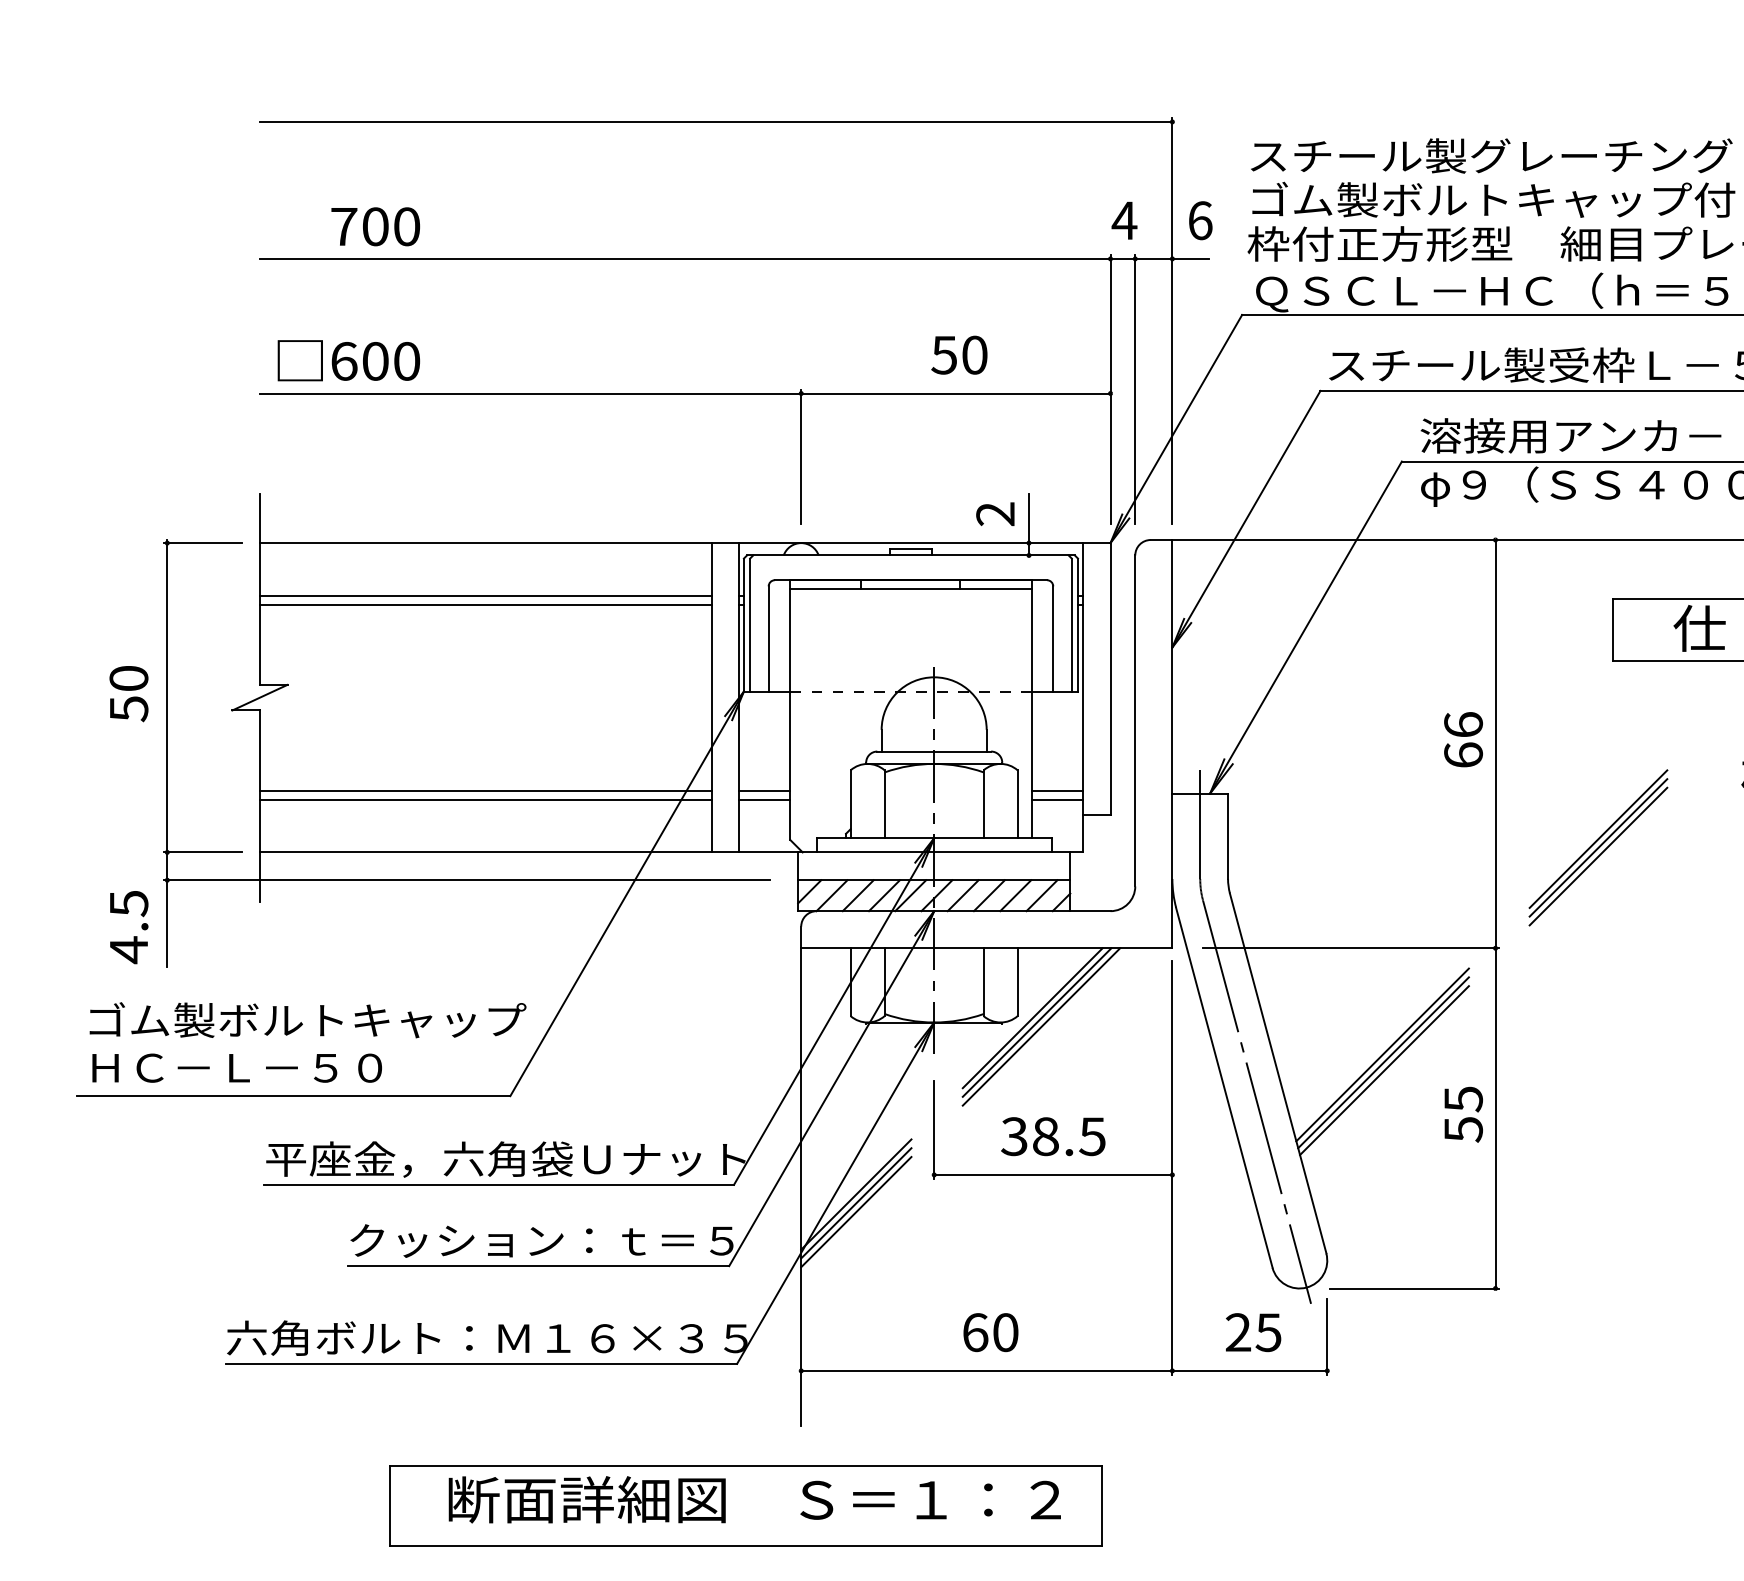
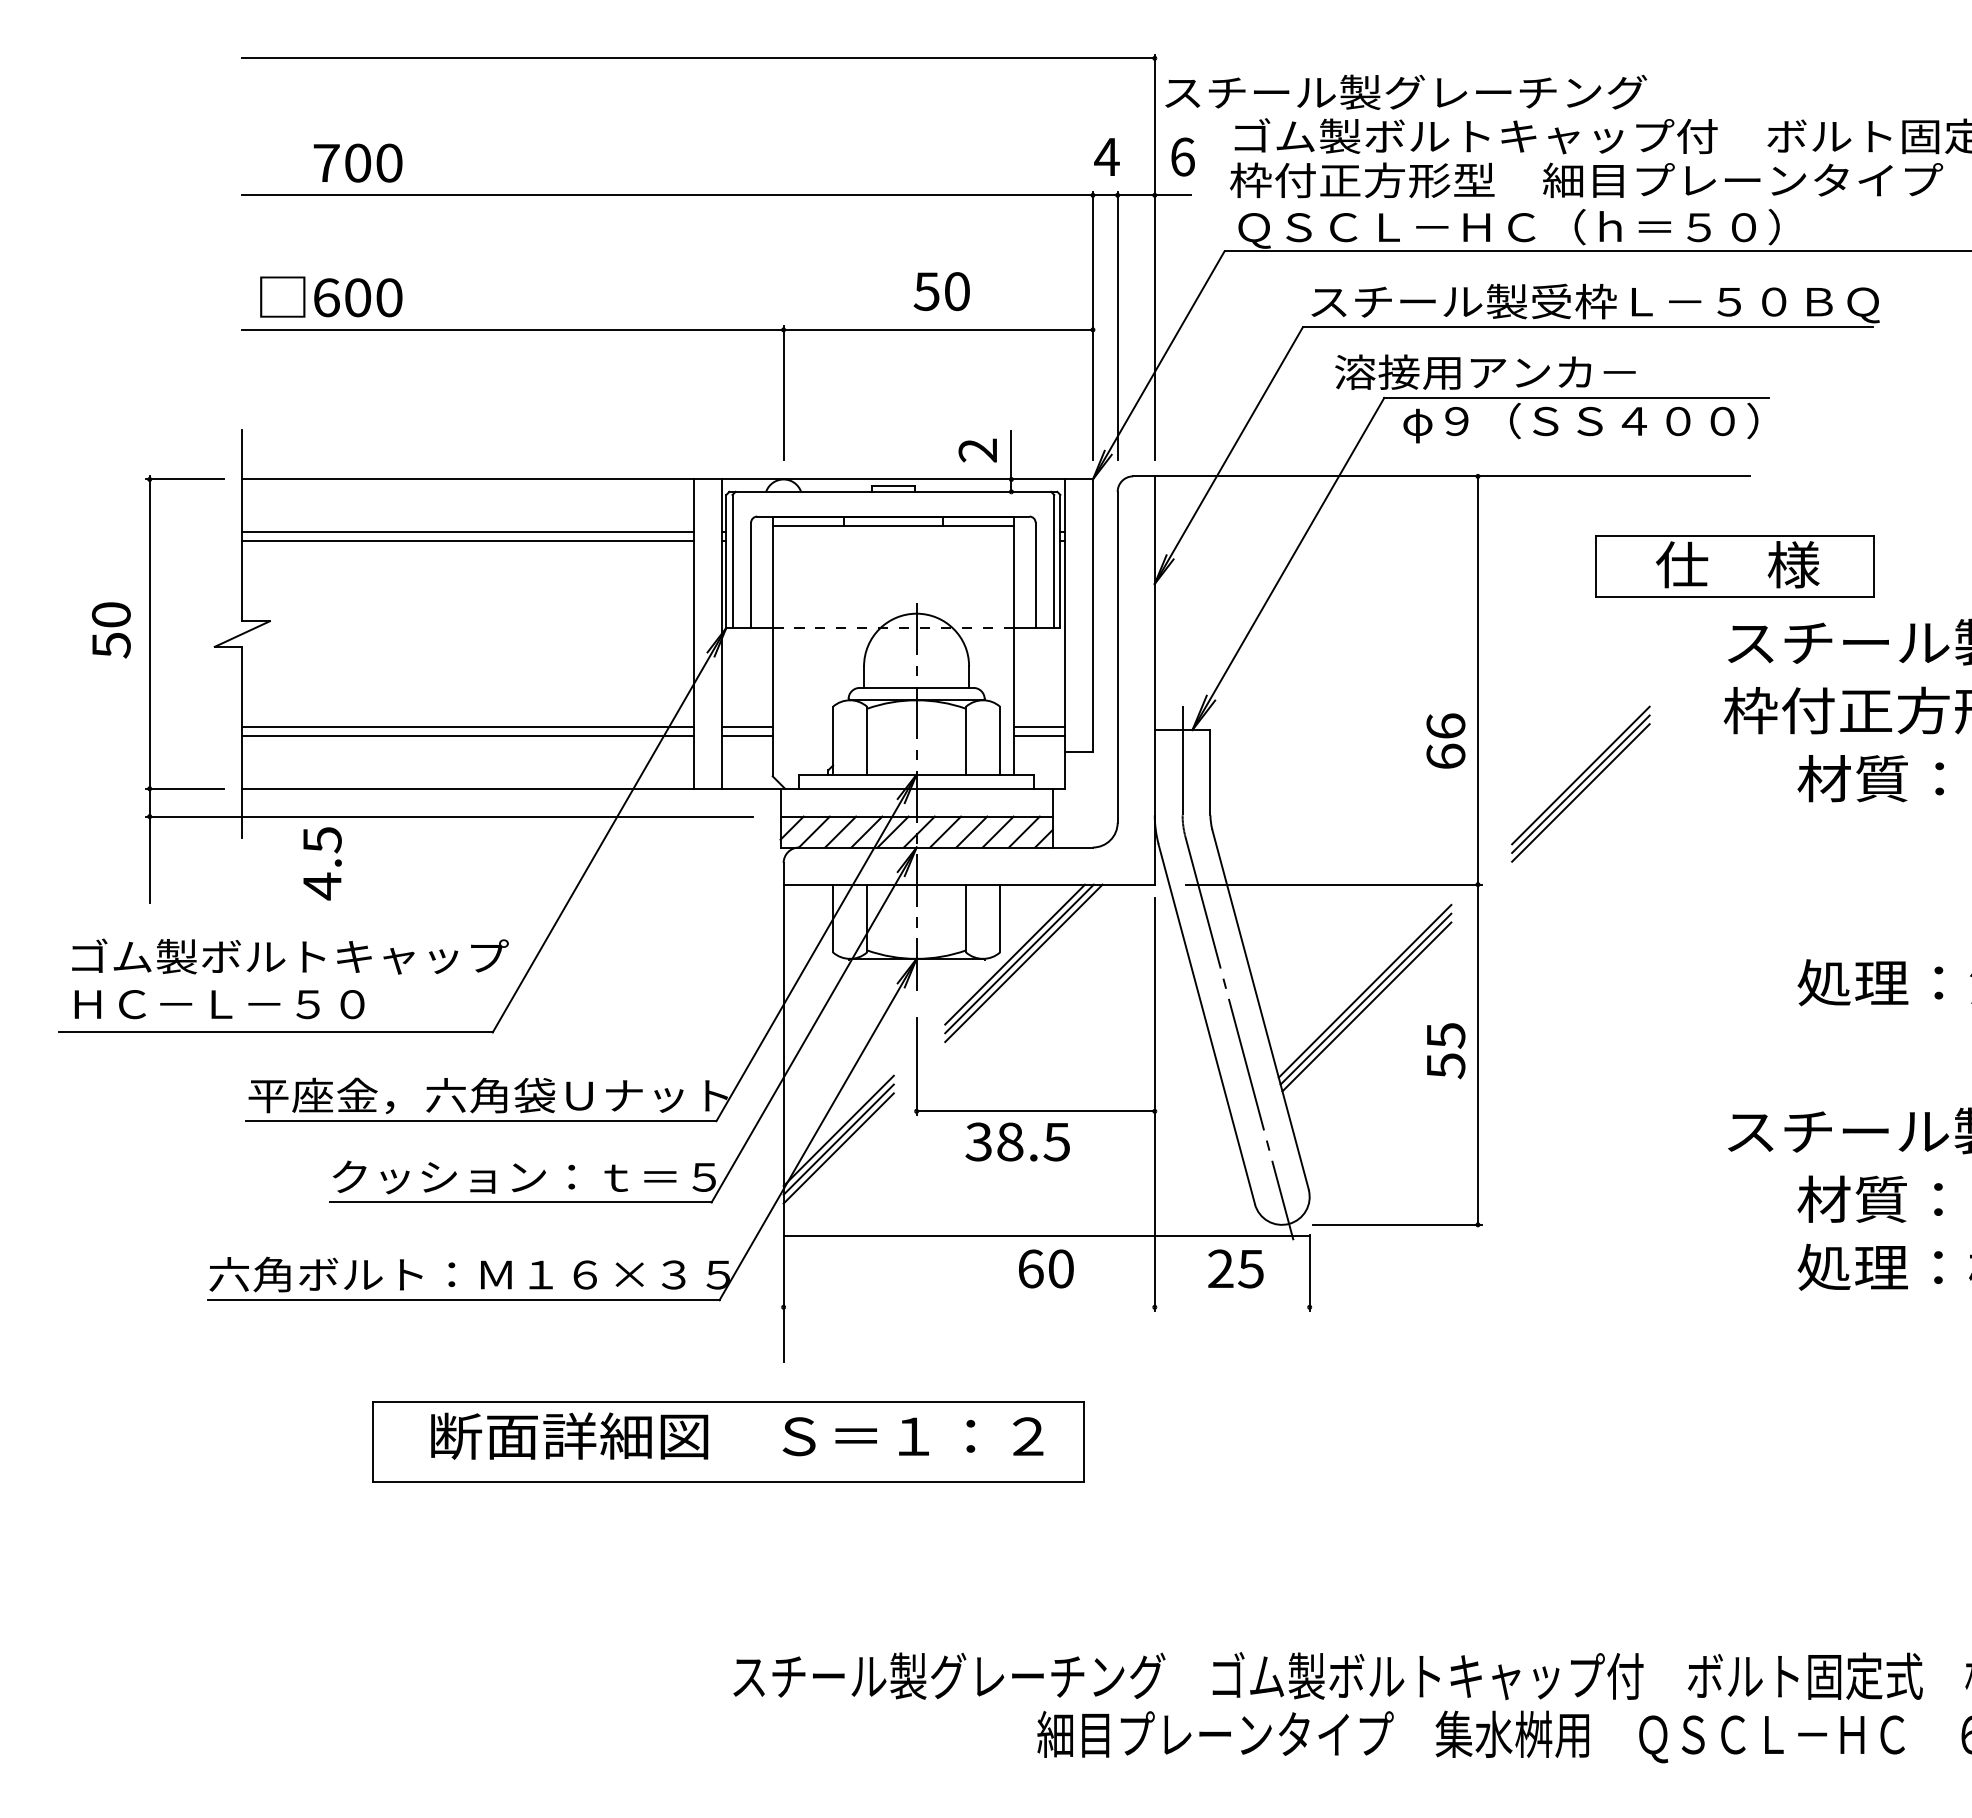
text: (1492, 155) -> (1406, 91), moved
text: (1571, 435) -> (1485, 371), moved
text: (1463, 739) -> (1445, 740), moved
text: (129, 927) -> (322, 863), moved
text: (1053, 1136) -> (1017, 1141), moved
text: (991, 1332) -> (1046, 1268), moved
line: (1064, 1371) -> (1046, 1236), moved

